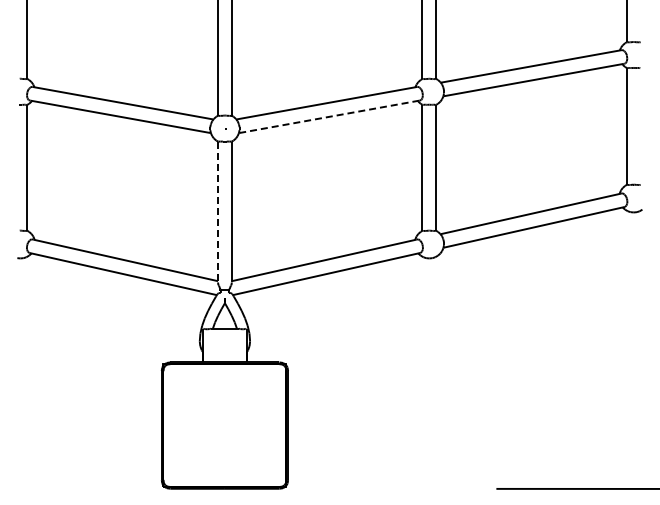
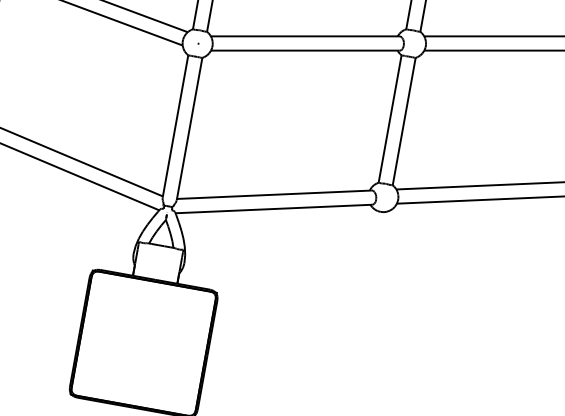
line: (329, 116) -> (305, 50), dashed -> solid
line: (217, 212) -> (174, 126), dashed -> solid

